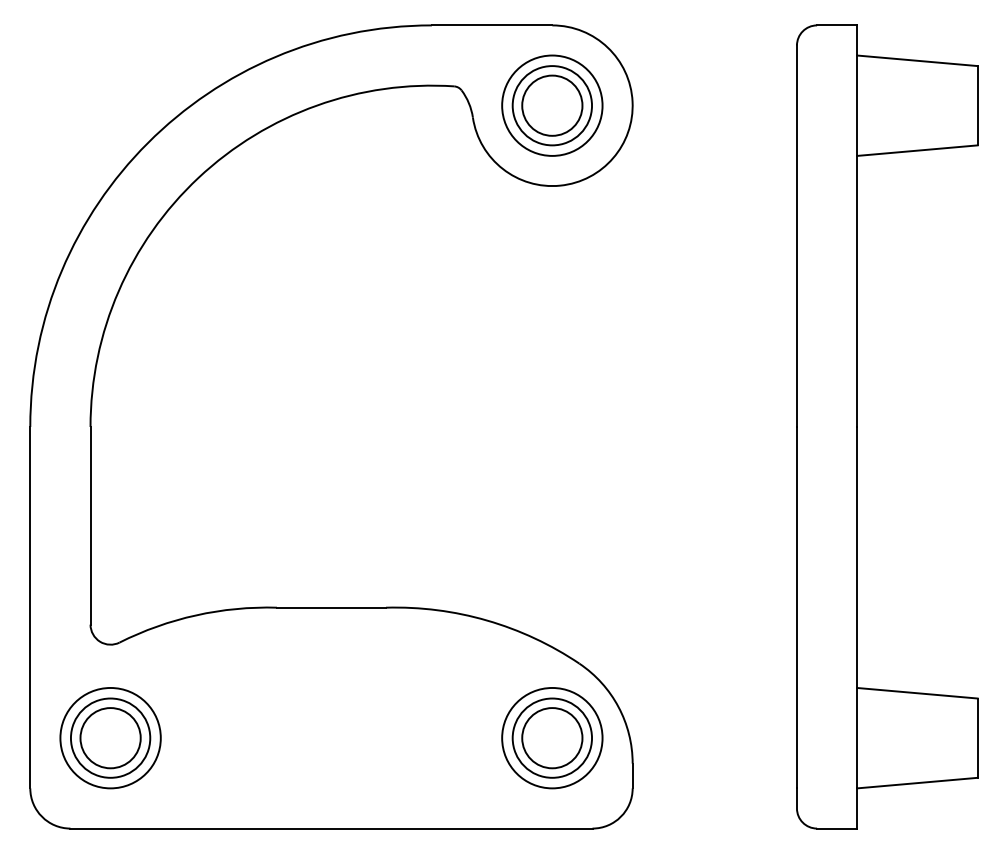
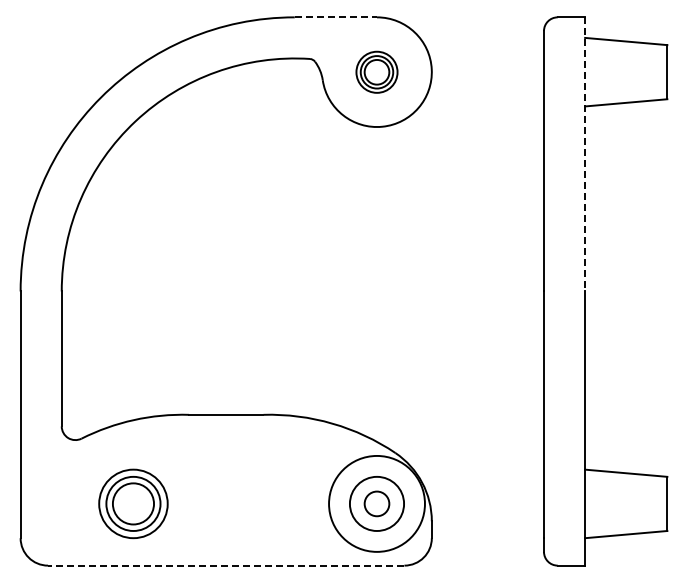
line: (493, 25) -> (336, 17), solid -> dashed
part: (551, 106) -> (376, 72), size x0.6
line: (857, 226) -> (585, 154), solid -> dashed
part: (110, 737) -> (133, 503), moved
circle: (551, 737) -> (376, 503), size x0.6
circle: (551, 737) -> (376, 503), size x1.4
line: (330, 828) -> (225, 565), solid -> dashed

